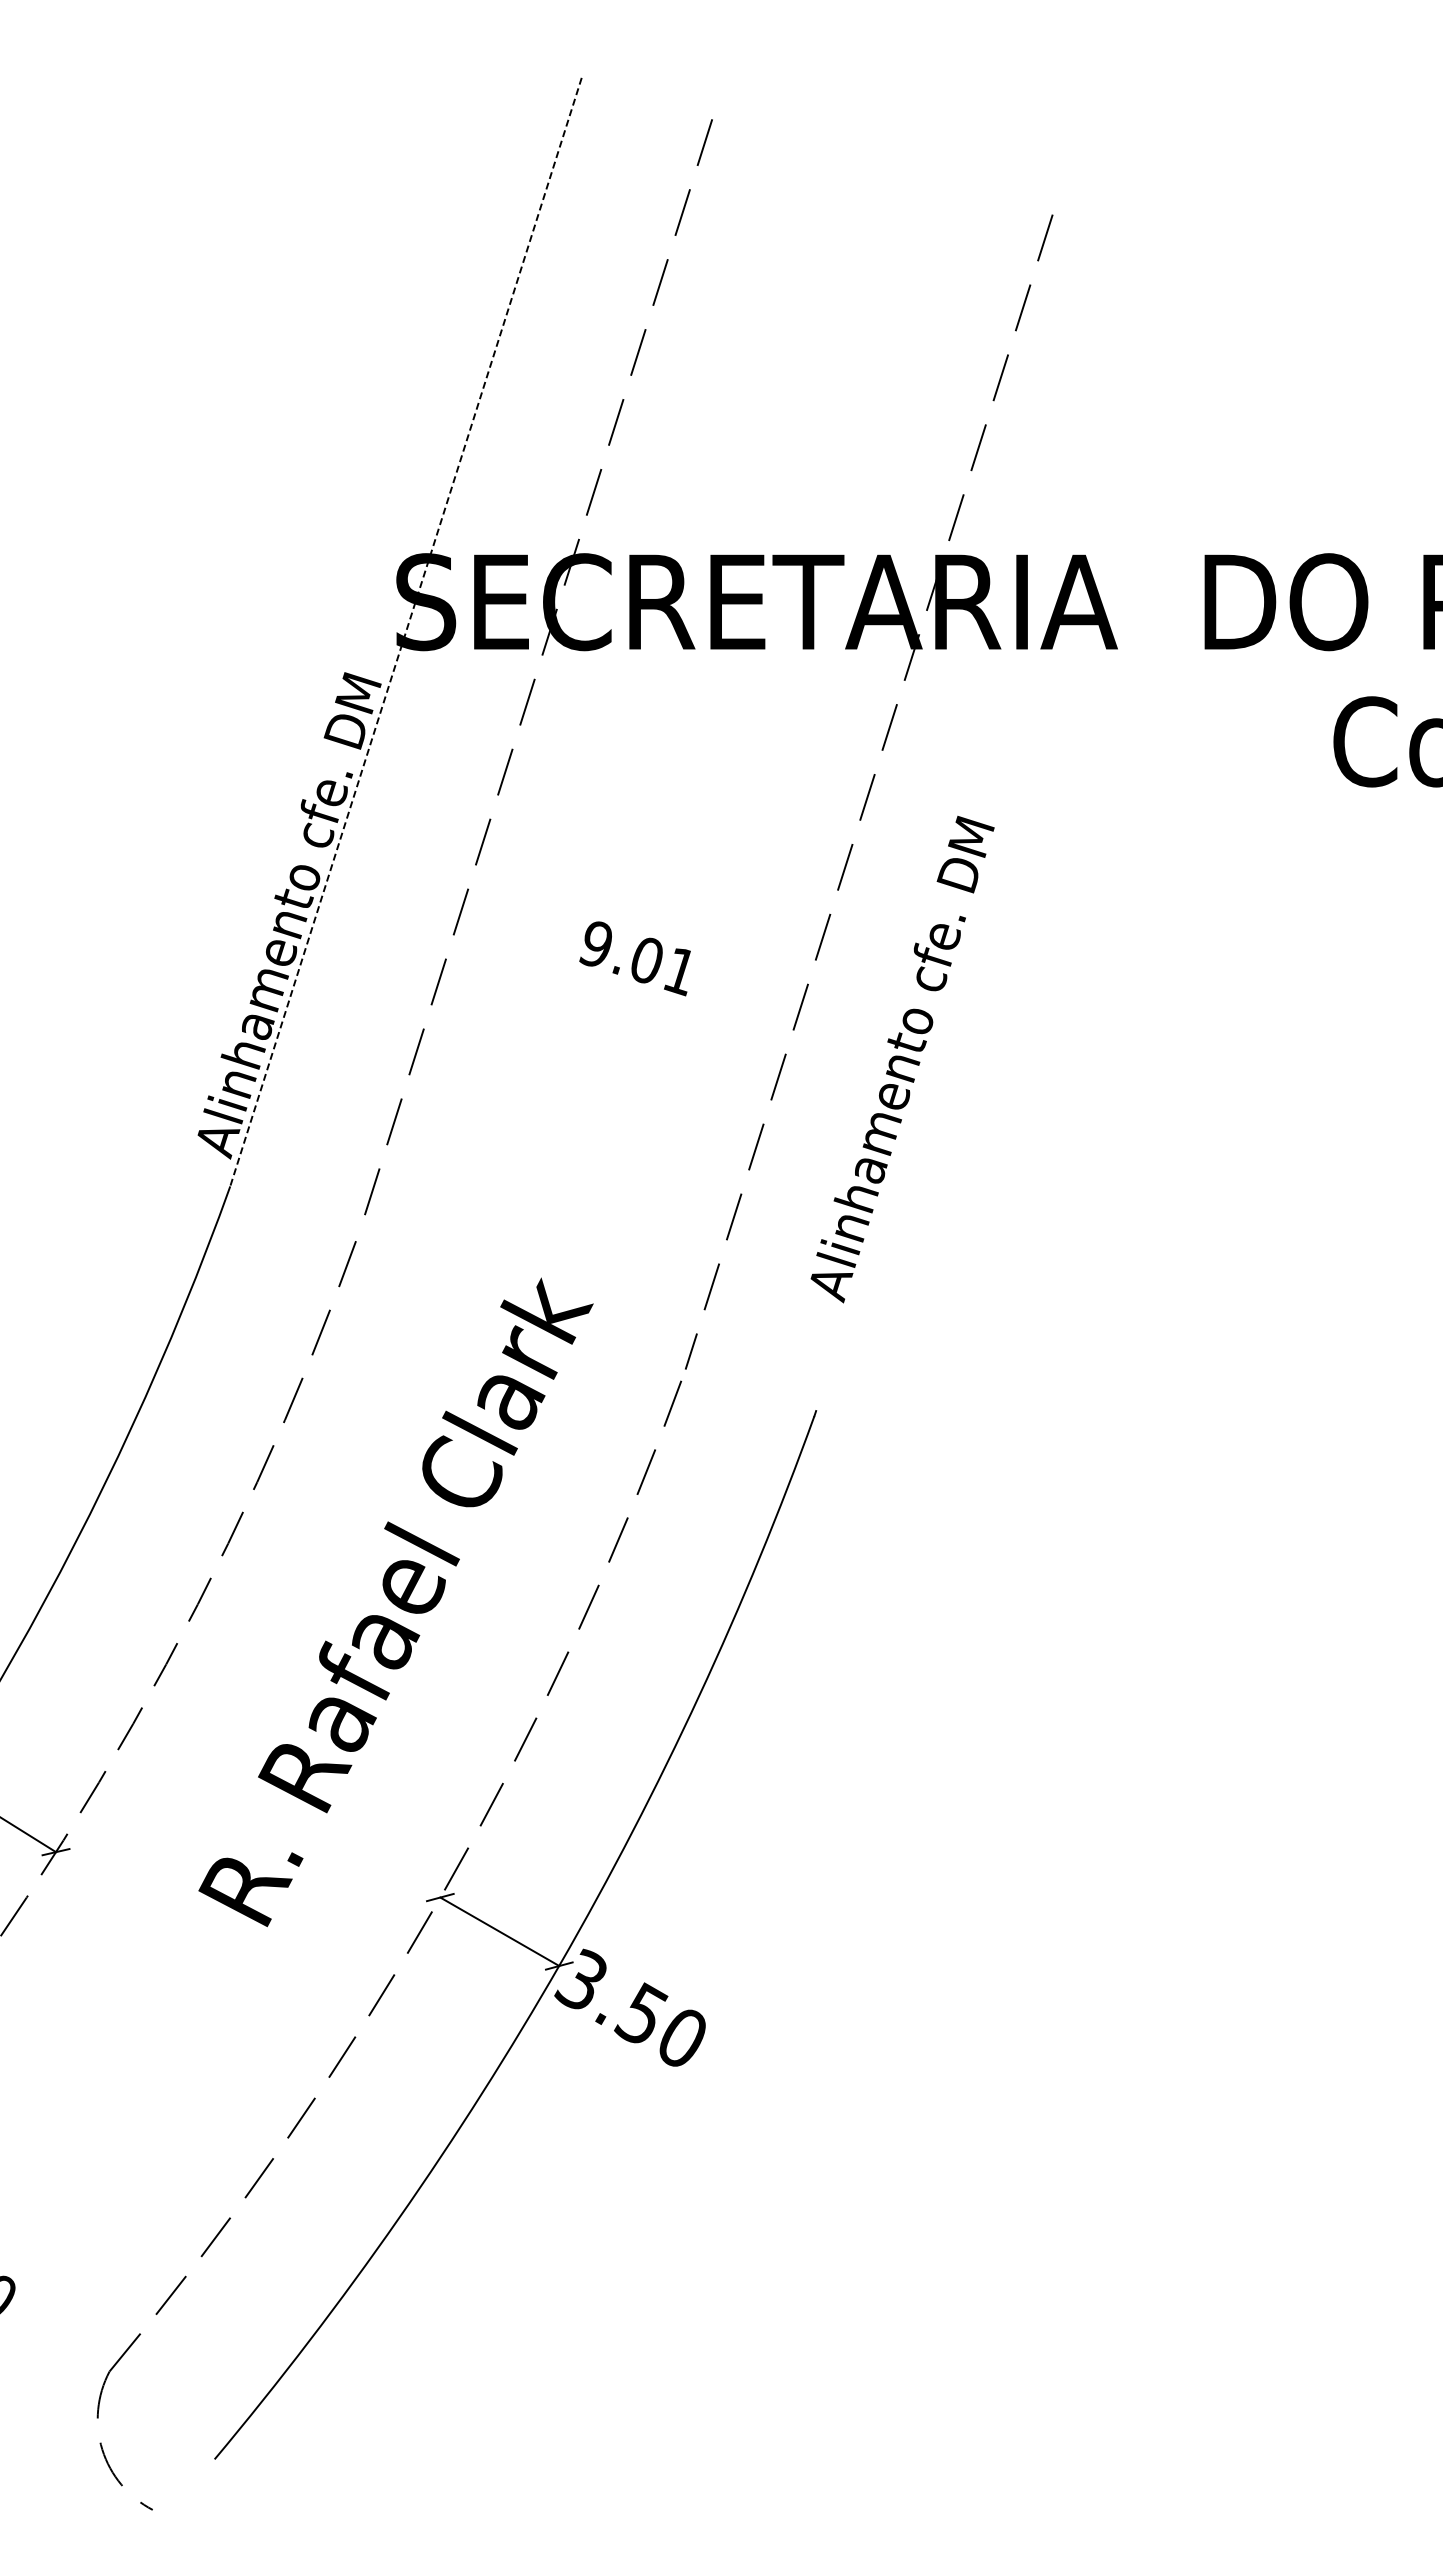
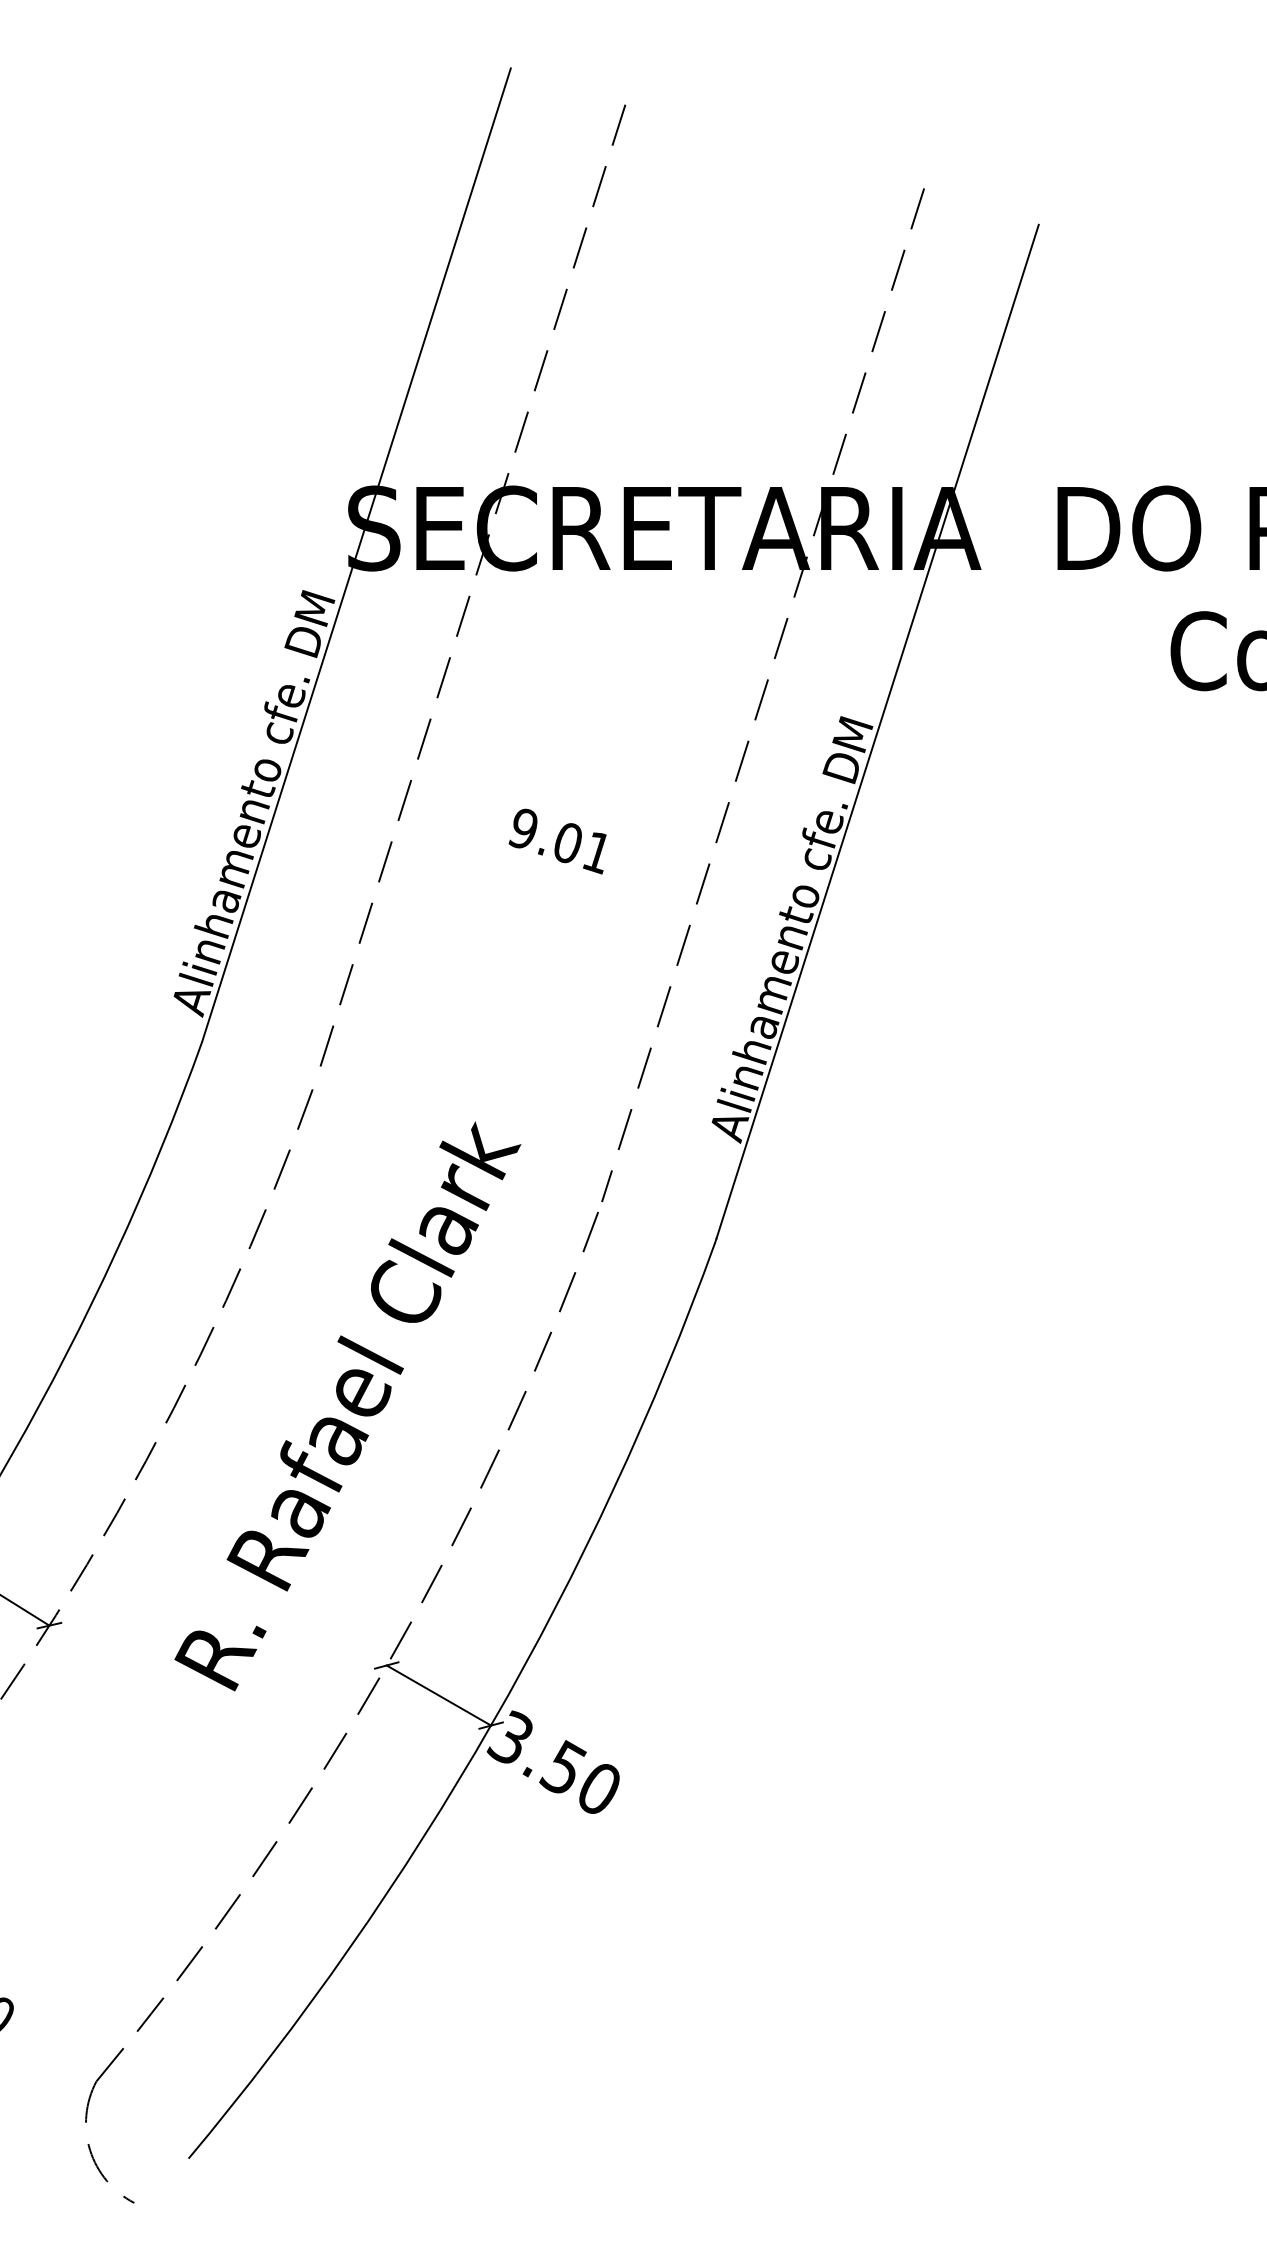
line: (405, 632) -> (356, 555), dashed -> solid
line: (999, 833) -> (877, 731), added

